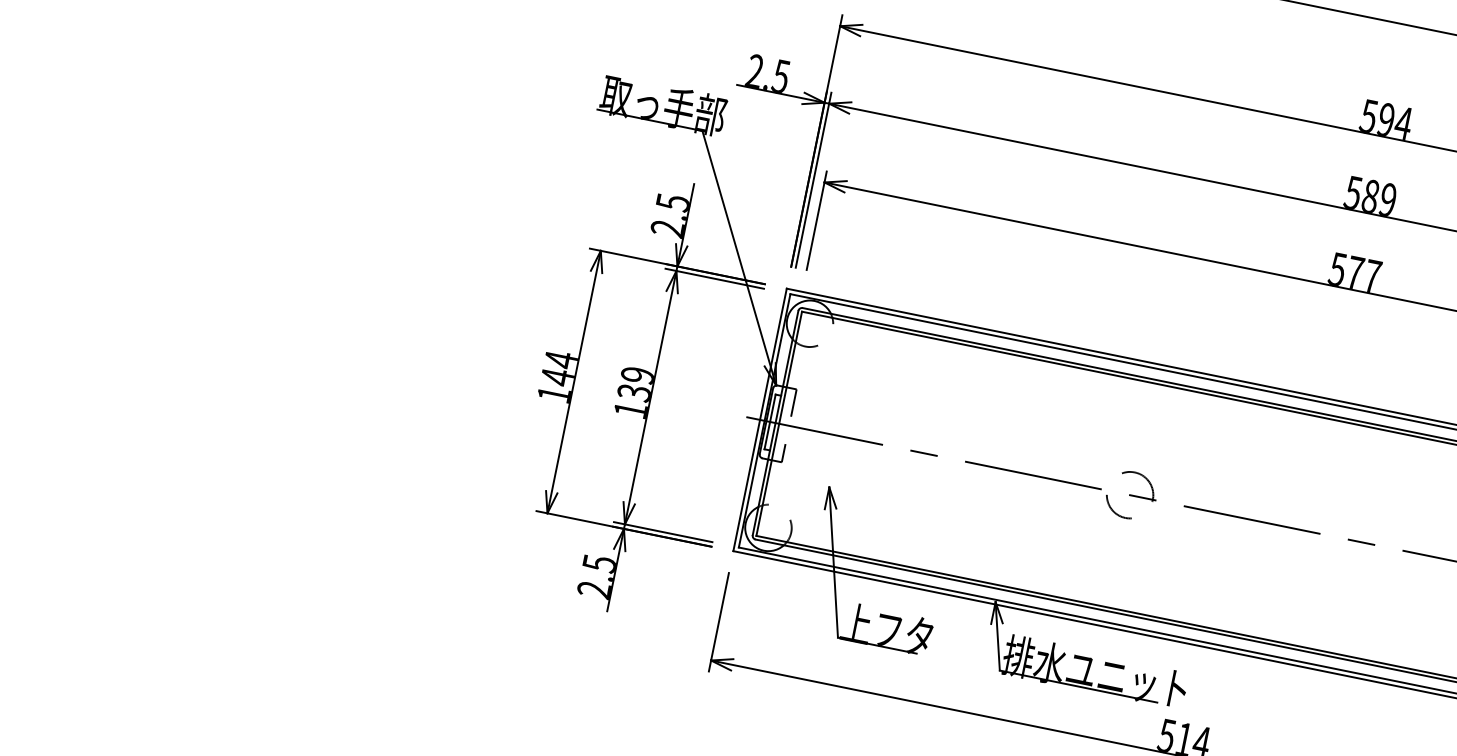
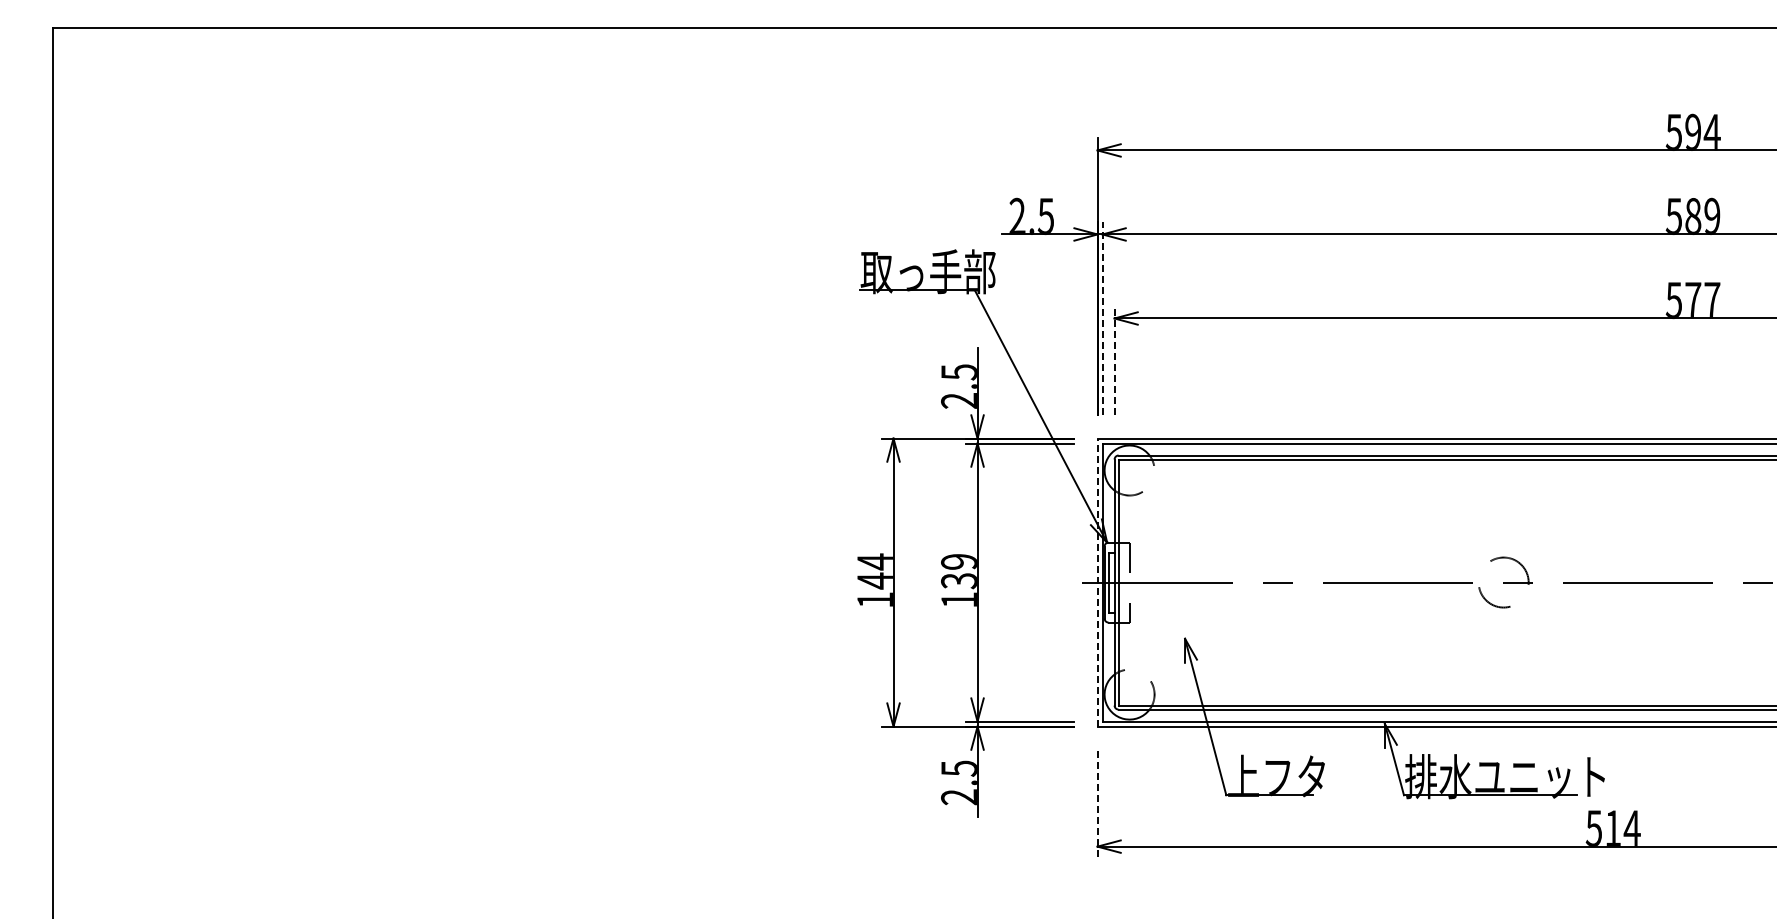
line: (813, 179) -> (1102, 317), solid -> dashed
line: (816, 220) -> (1114, 360), solid -> dashed
line: (760, 419) -> (1097, 582), solid -> dashed
line: (718, 623) -> (1097, 805), solid -> dashed

